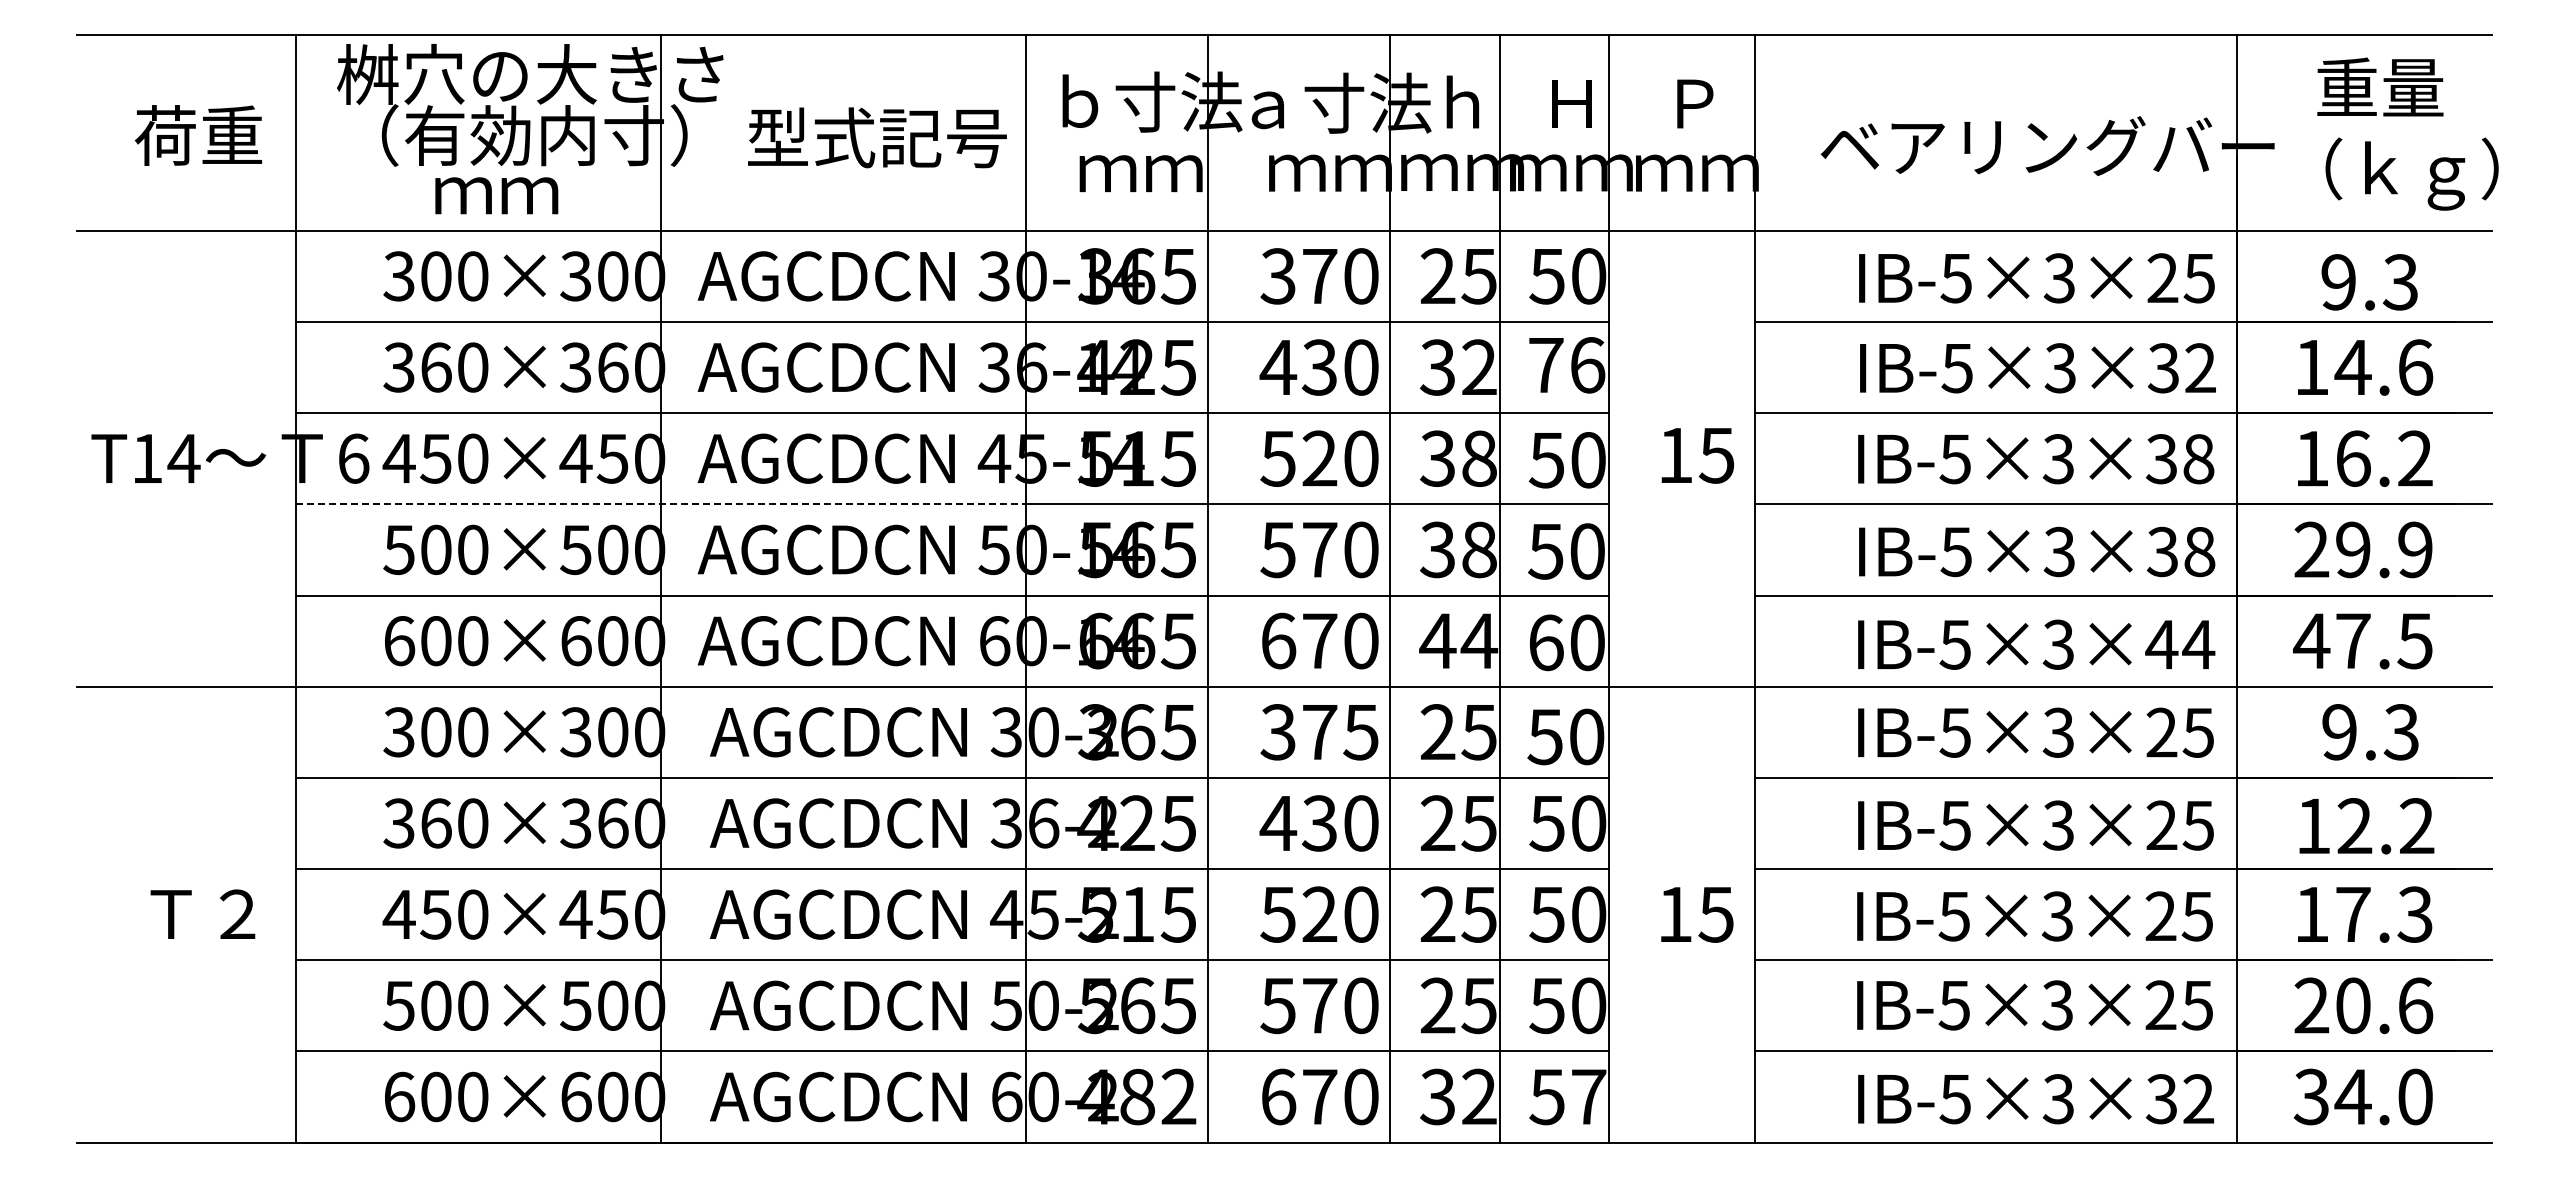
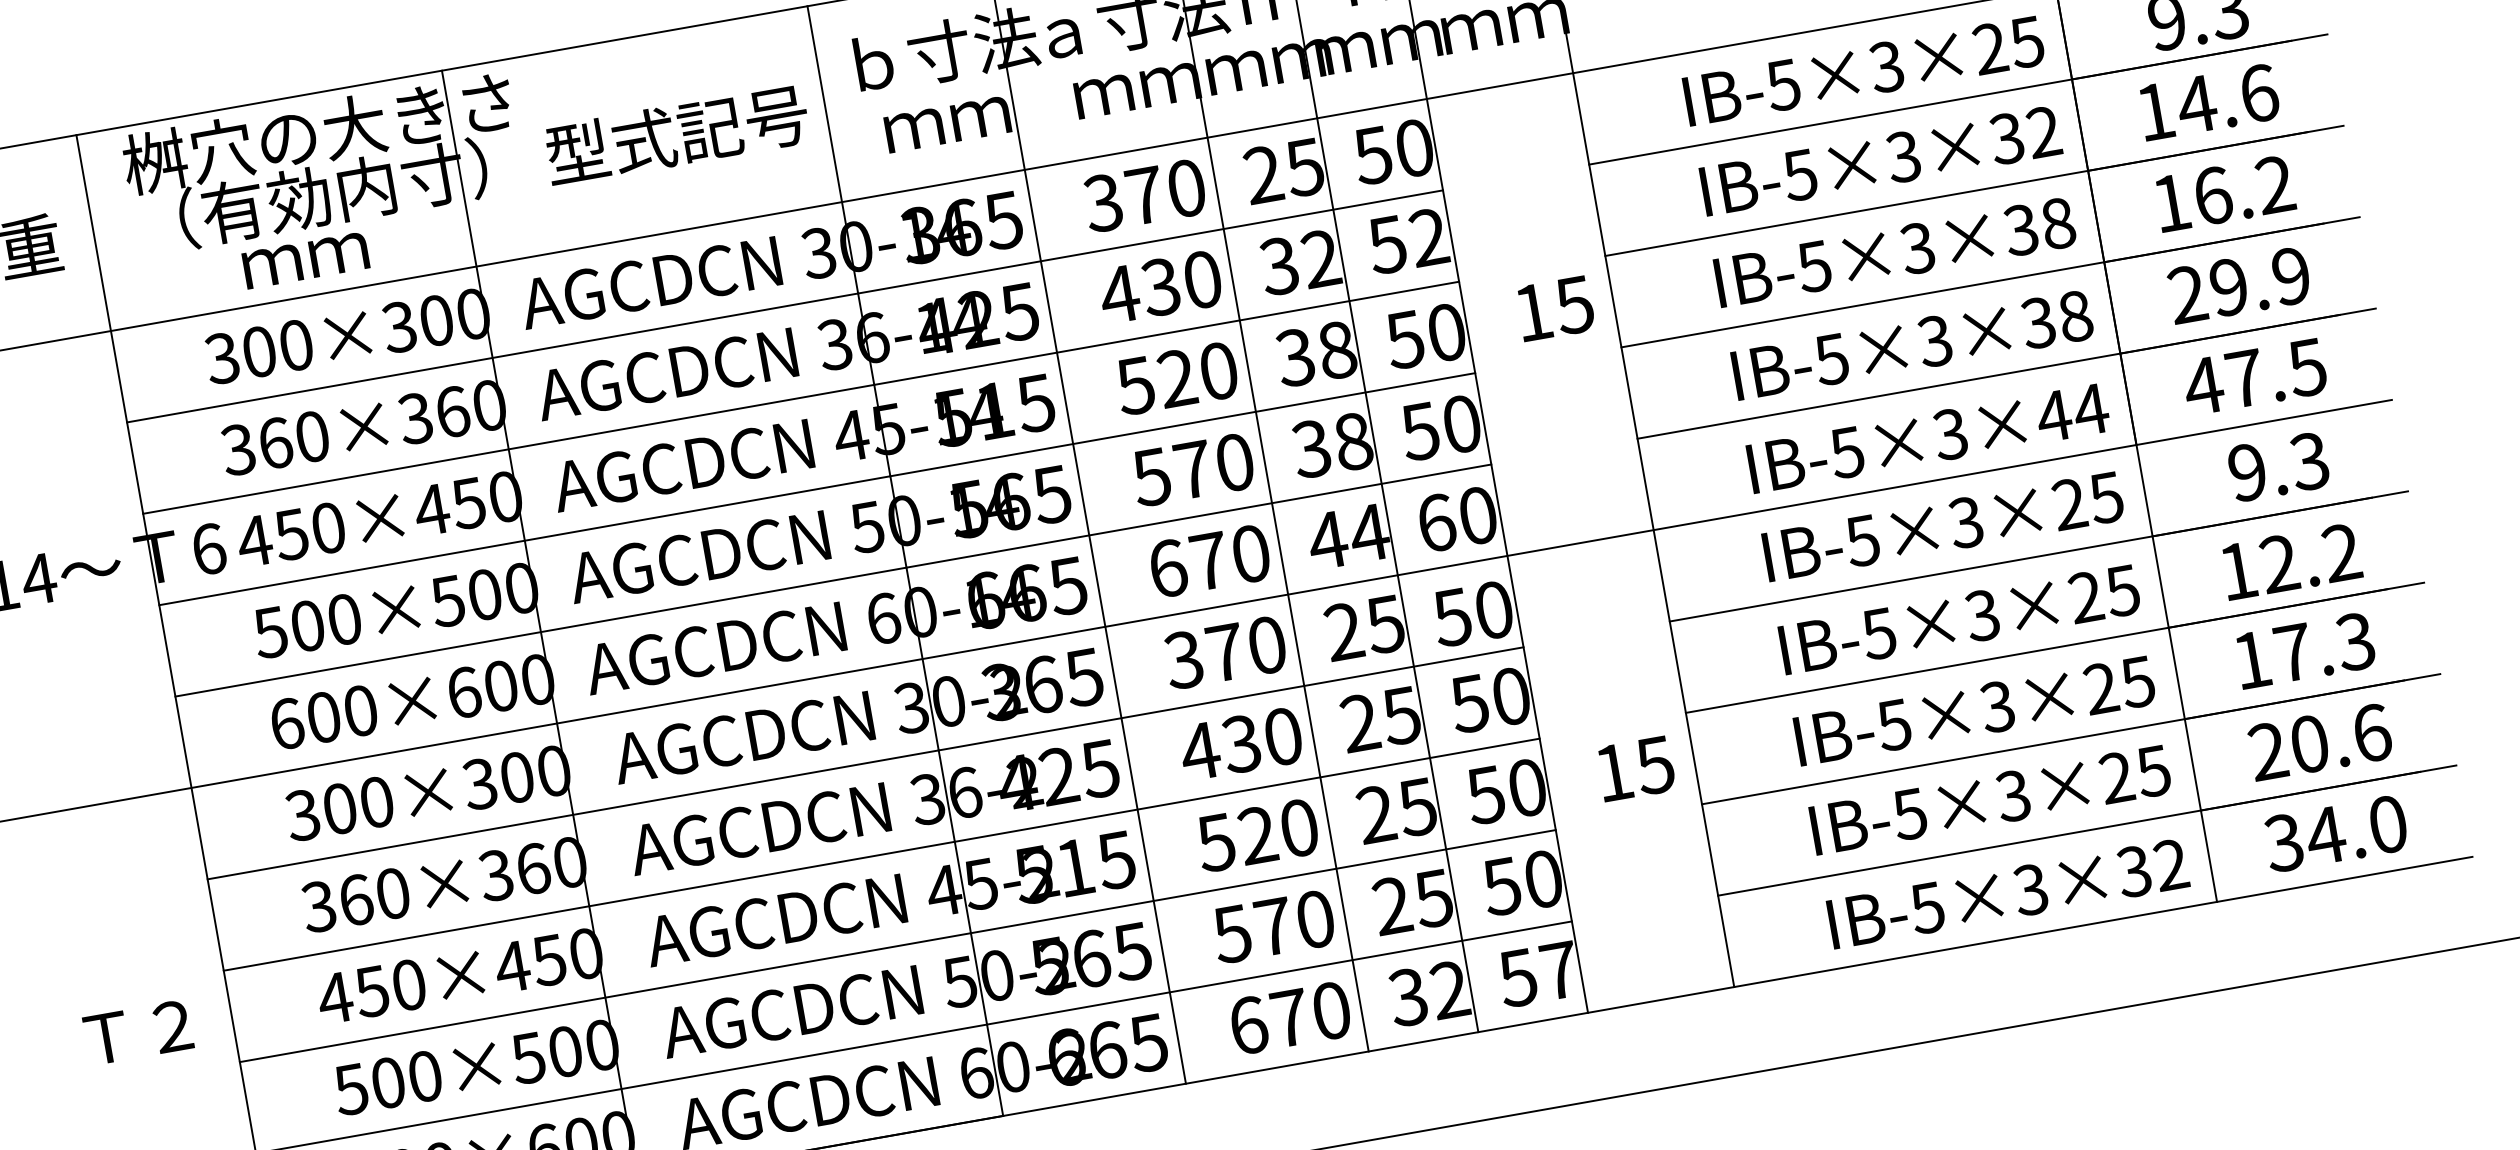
text: (1566, 365) -> (1408, 241), 76 -> 52
line: (660, 504) -> (524, 540), dashed -> solid
text: (1360, 732) -> (1266, 645), 375 -> 370
text: (1136, 1096) -> (1106, 1050), 482 -> 665

